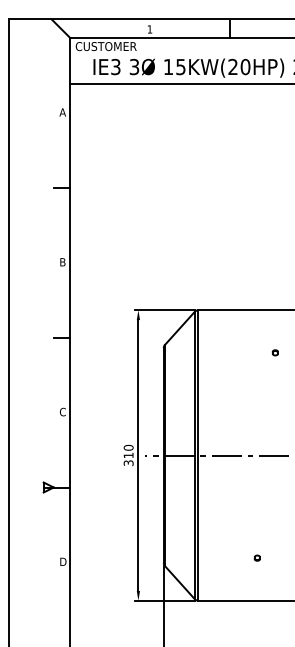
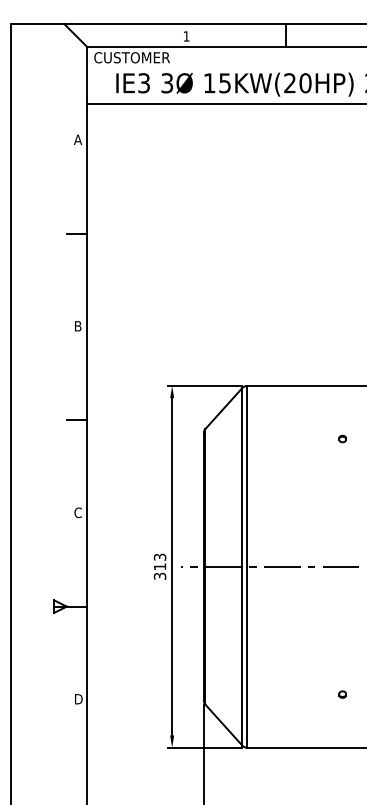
text: (128, 447) -> (159, 556), 310 -> 313
part: (256, 557) -> (341, 693), moved

